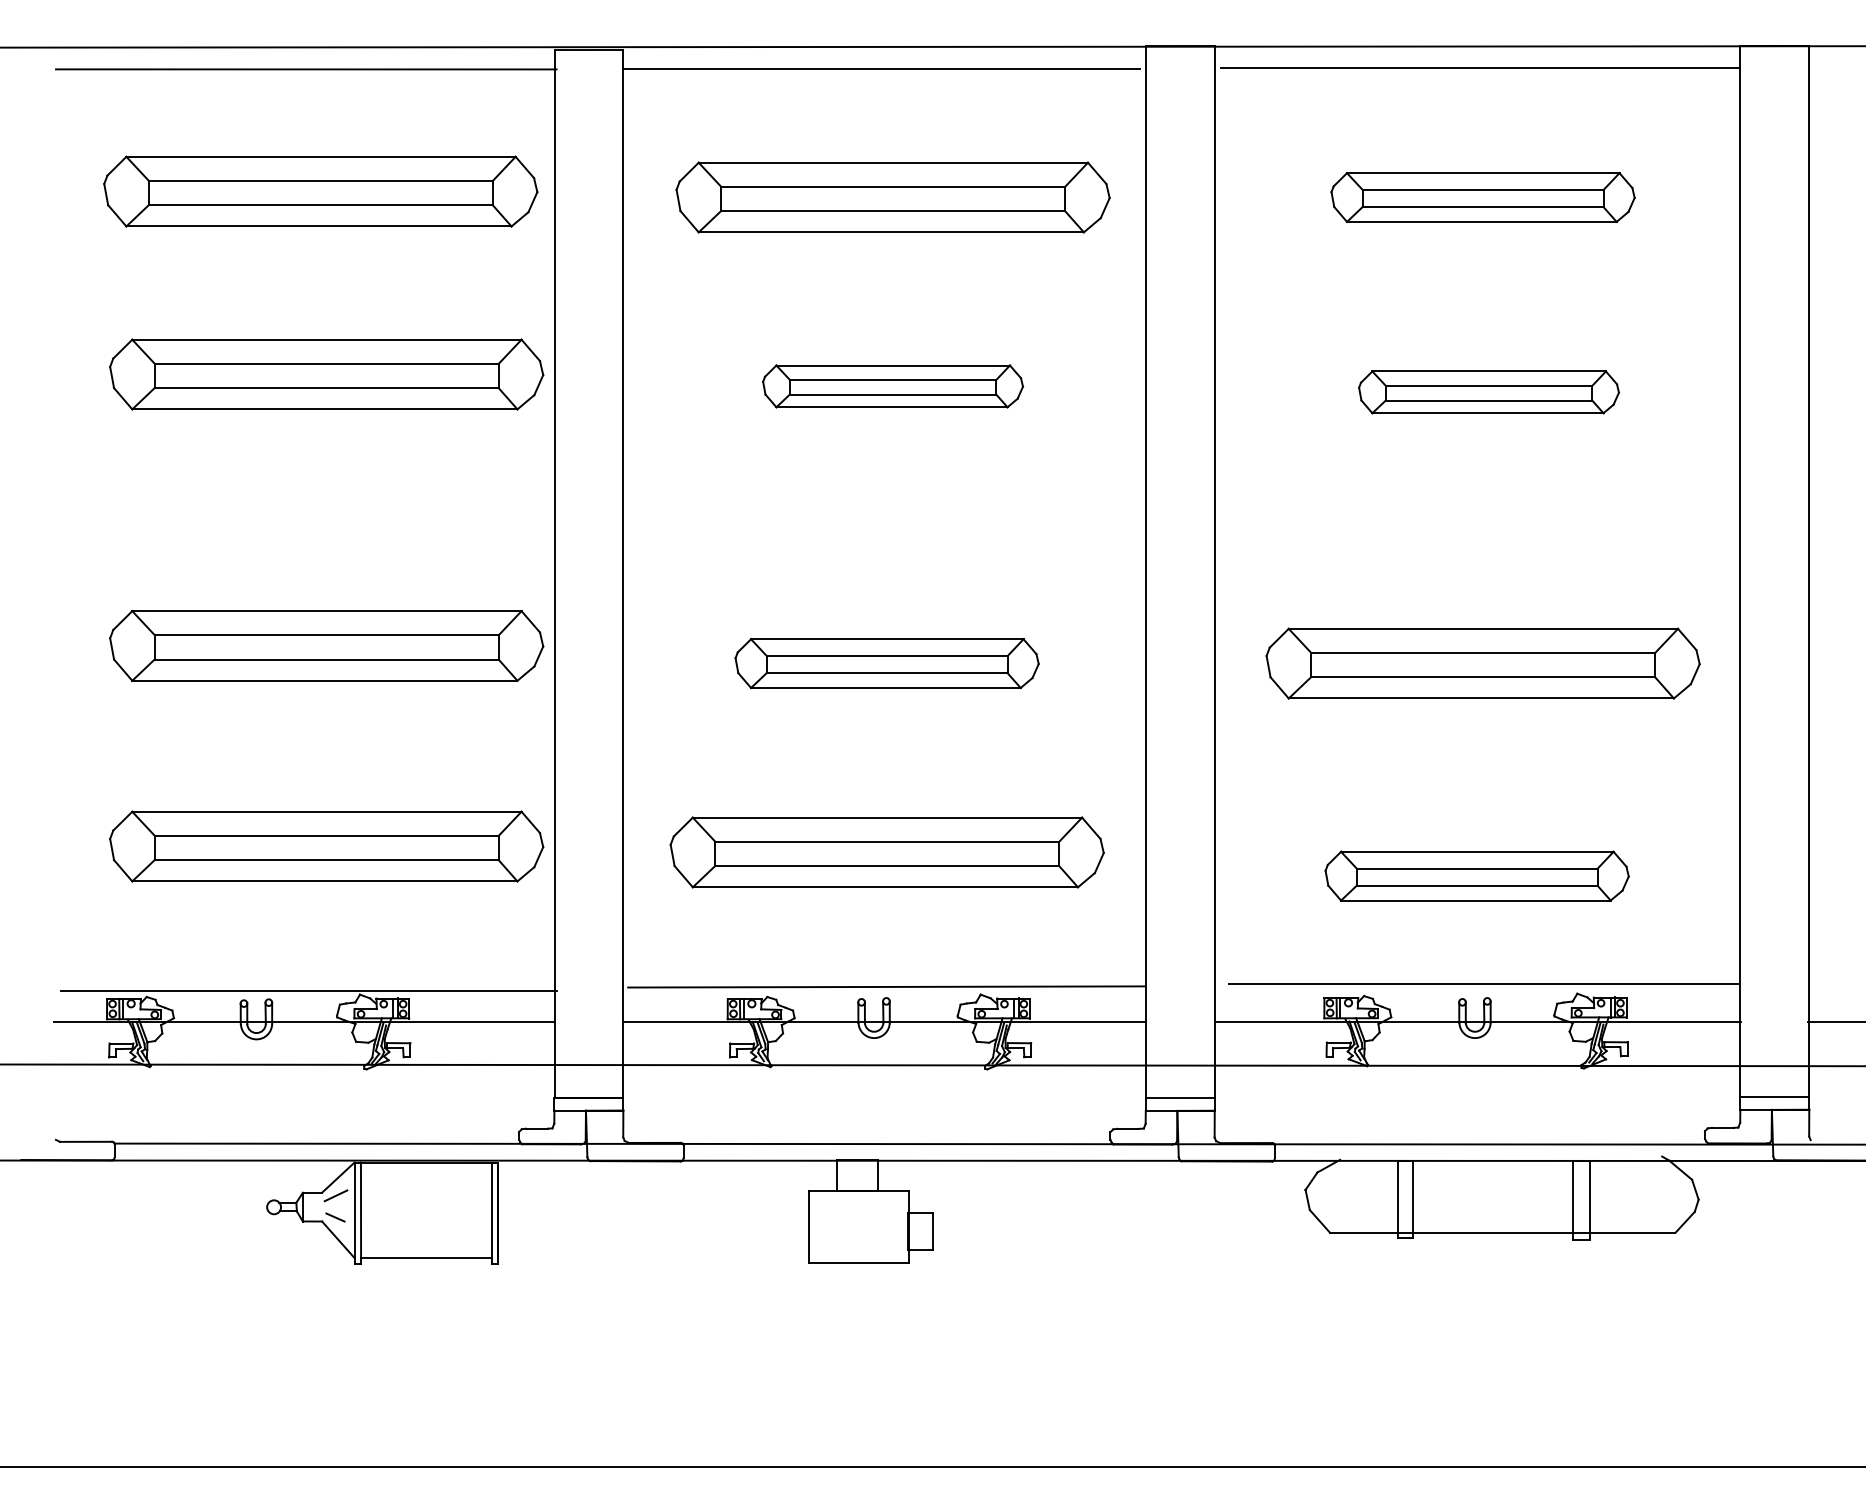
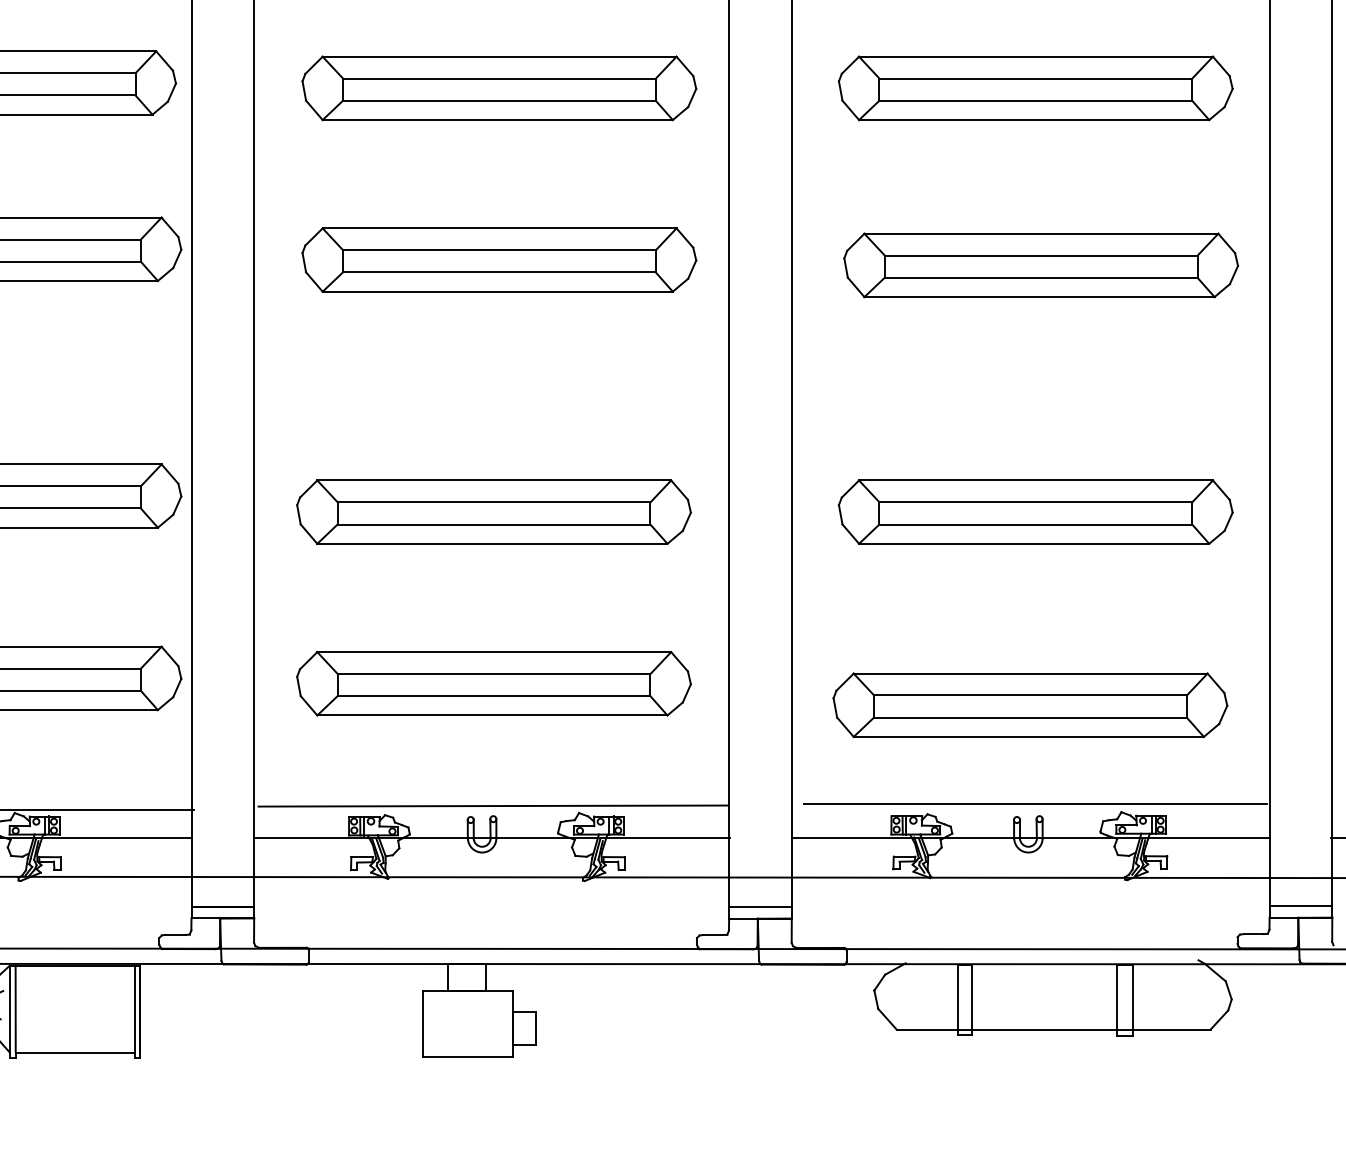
part: (1482, 197) -> (1035, 88), size x1.43
part: (892, 386) -> (498, 260), size x1.67
part: (1488, 392) -> (1040, 265), size x1.67
part: (886, 663) -> (493, 511), size x1.43
part: (1476, 876) -> (1029, 705), size x1.43

